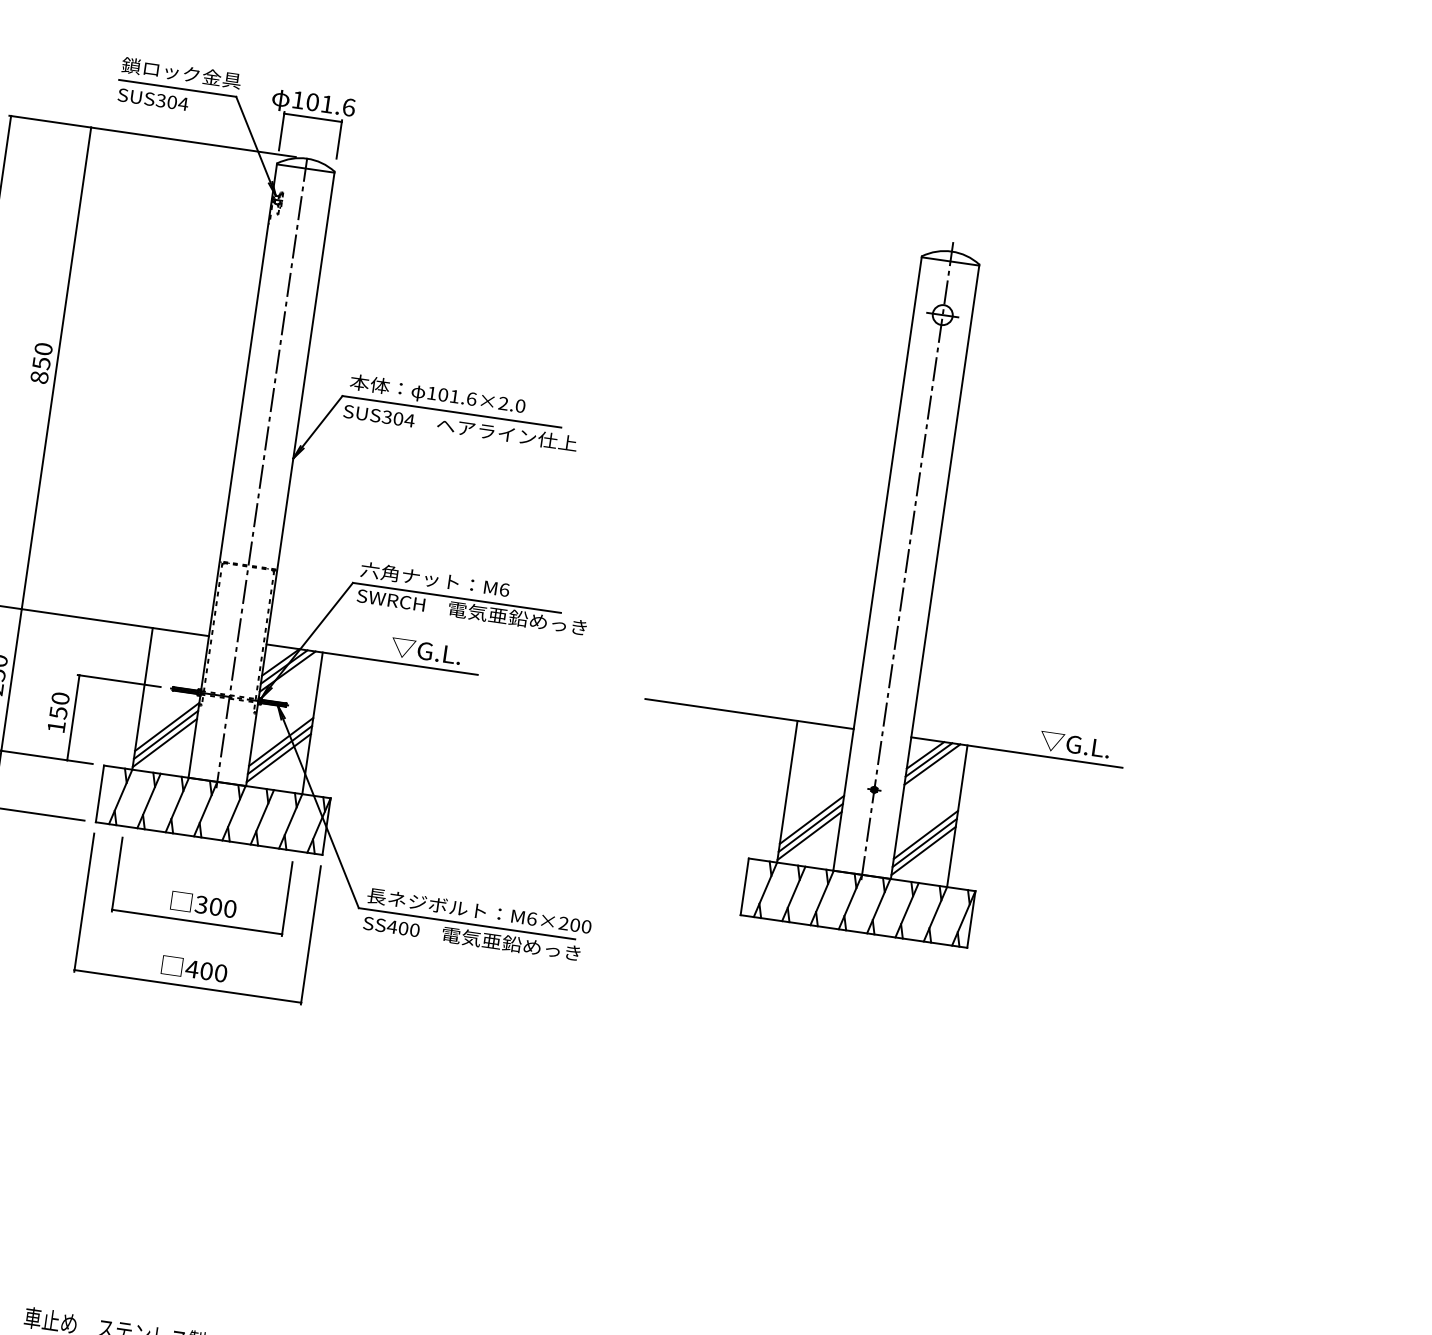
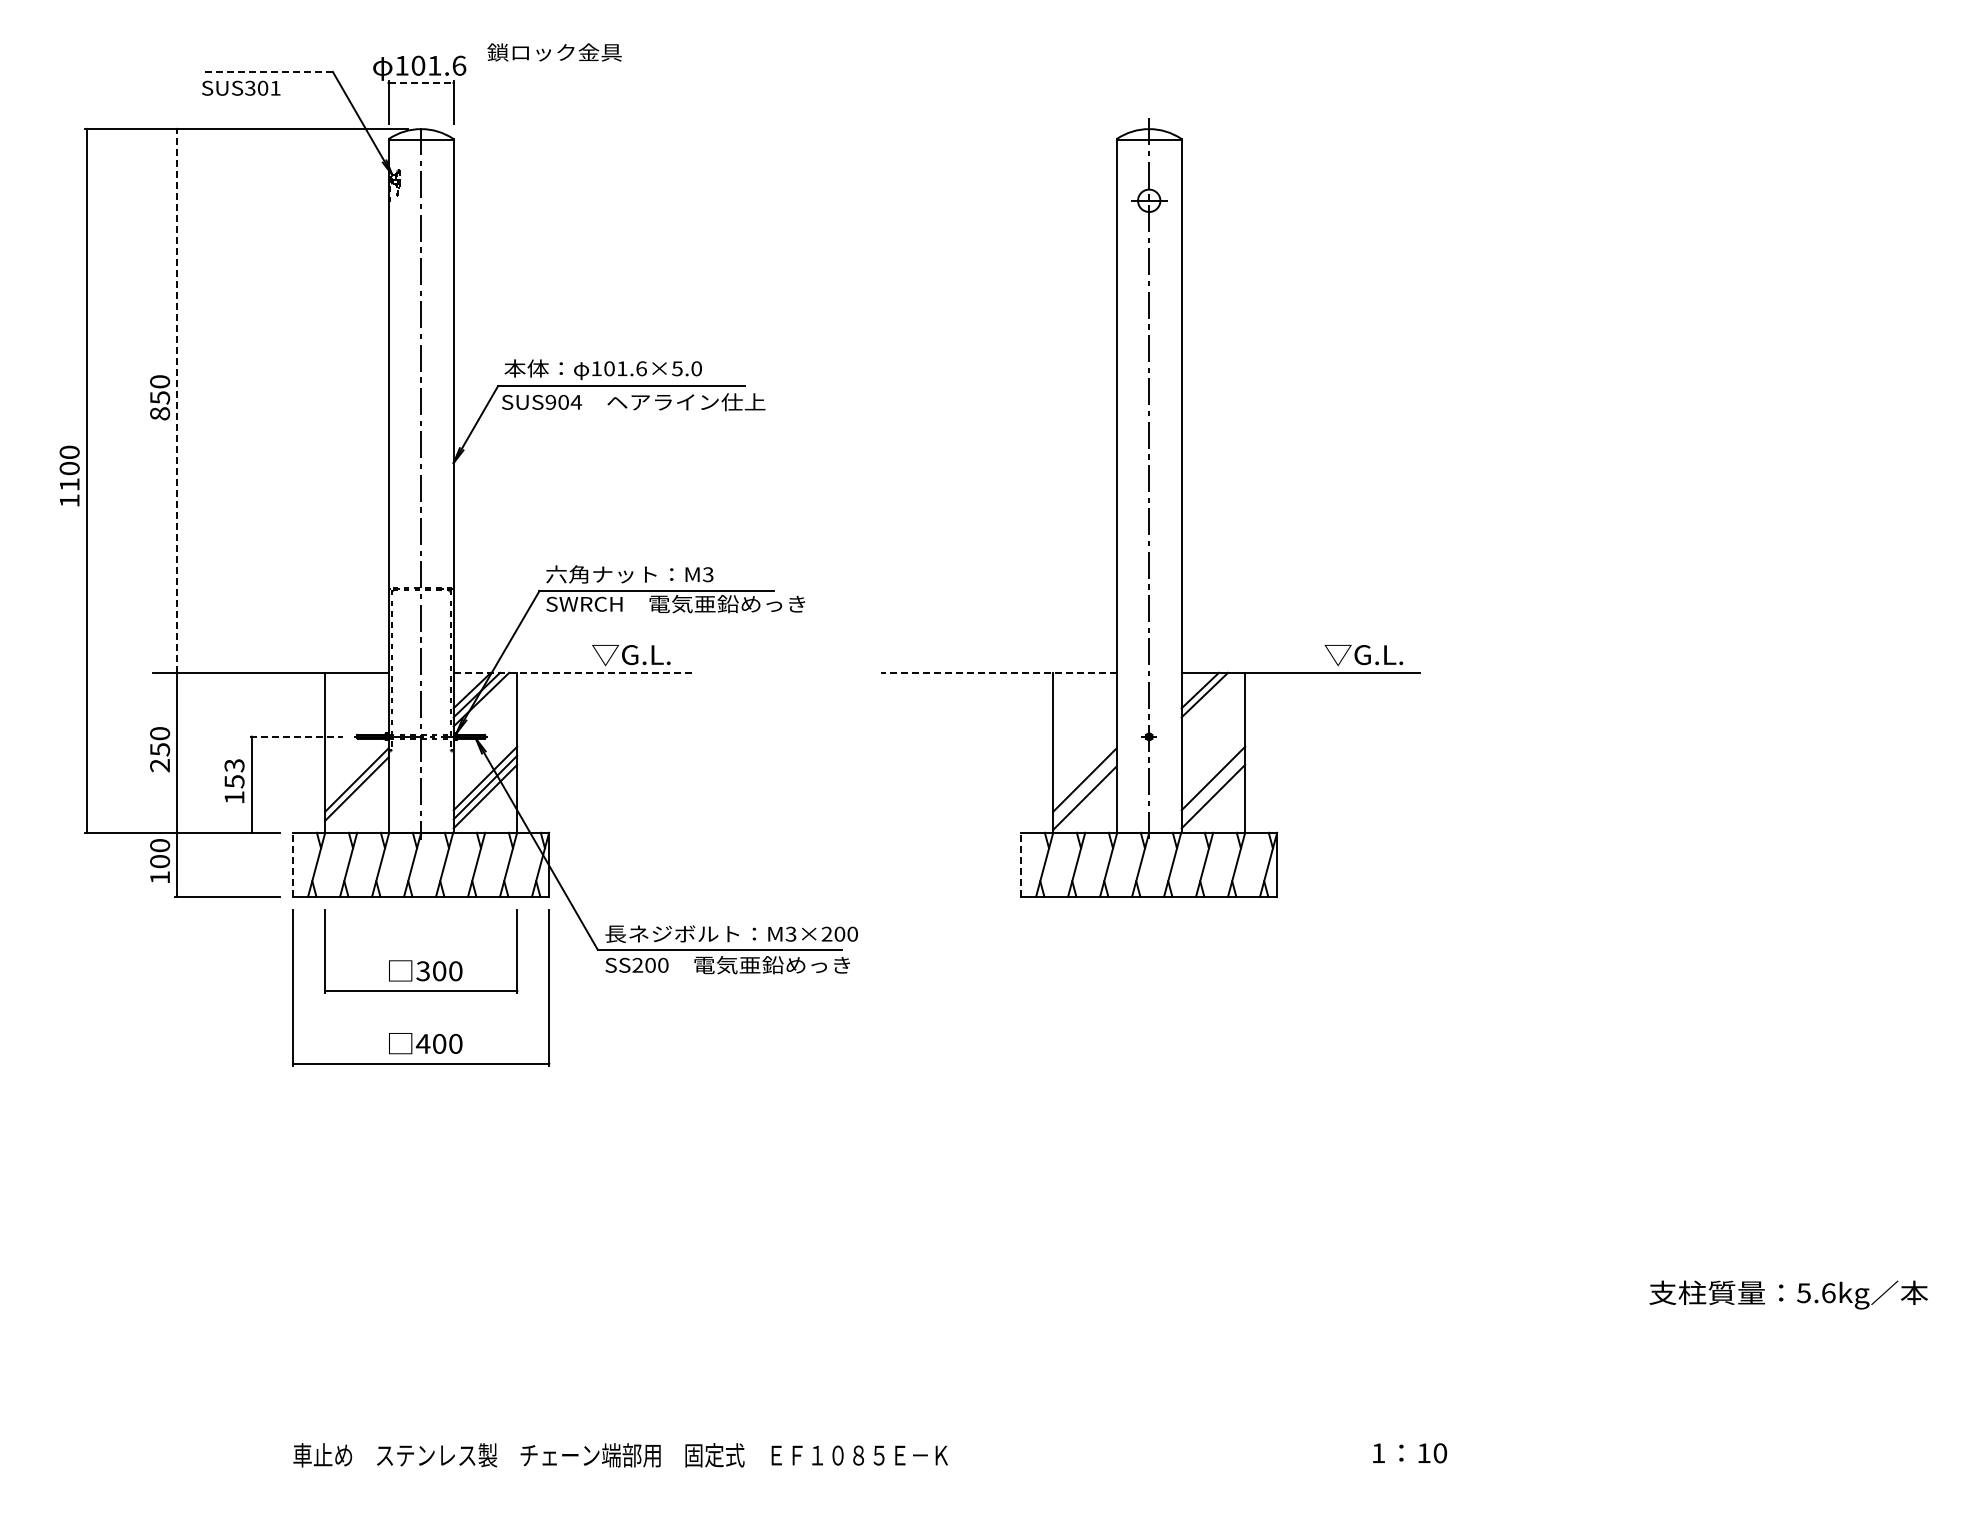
text: (181, 73) -> (554, 52), moved
line: (177, 87) -> (266, 71), solid -> dashed
text: (183, 104) -> (275, 88), SUS304 -> SUS301
line: (313, 117) -> (421, 82), solid -> dashed
line: (56, 367) -> (177, 400), solid -> dashed
text: (503, 403) -> (677, 368), 101.6×2.0 -> 101.6×5.0
text: (386, 417) -> (550, 402), SUS304 -> SUS904
text: (503, 589) -> (707, 574), M6 -> M3
line: (372, 659) -> (573, 672), solid -> dashed
line: (119, 680) -> (296, 736), solid -> dashed
text: (60, 698) -> (234, 765), 150 -> 153
line: (749, 713) -> (999, 672), solid -> dashed
line: (164, 742) -> (356, 797), removed
line: (932, 764) -> (1209, 699), removed
line: (100, 793) -> (293, 864), solid -> dashed
line: (810, 827) -> (1084, 788), removed
line: (924, 842) -> (1213, 787), removed
line: (744, 886) -> (1021, 864), solid -> dashed
text: (531, 918) -> (790, 933), M6×200 -> M3×200
text: (392, 926) -> (637, 964), SS400 -> SS200

